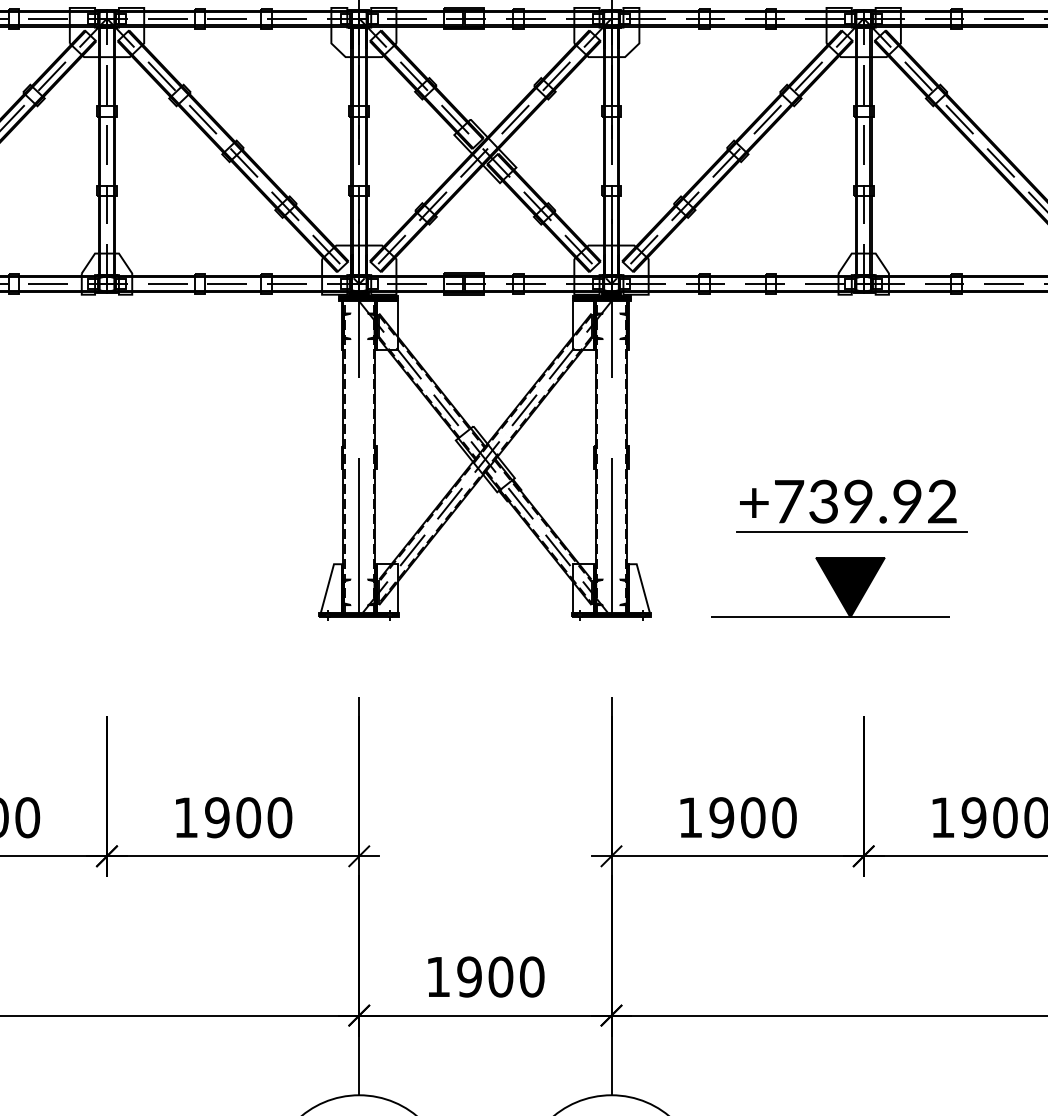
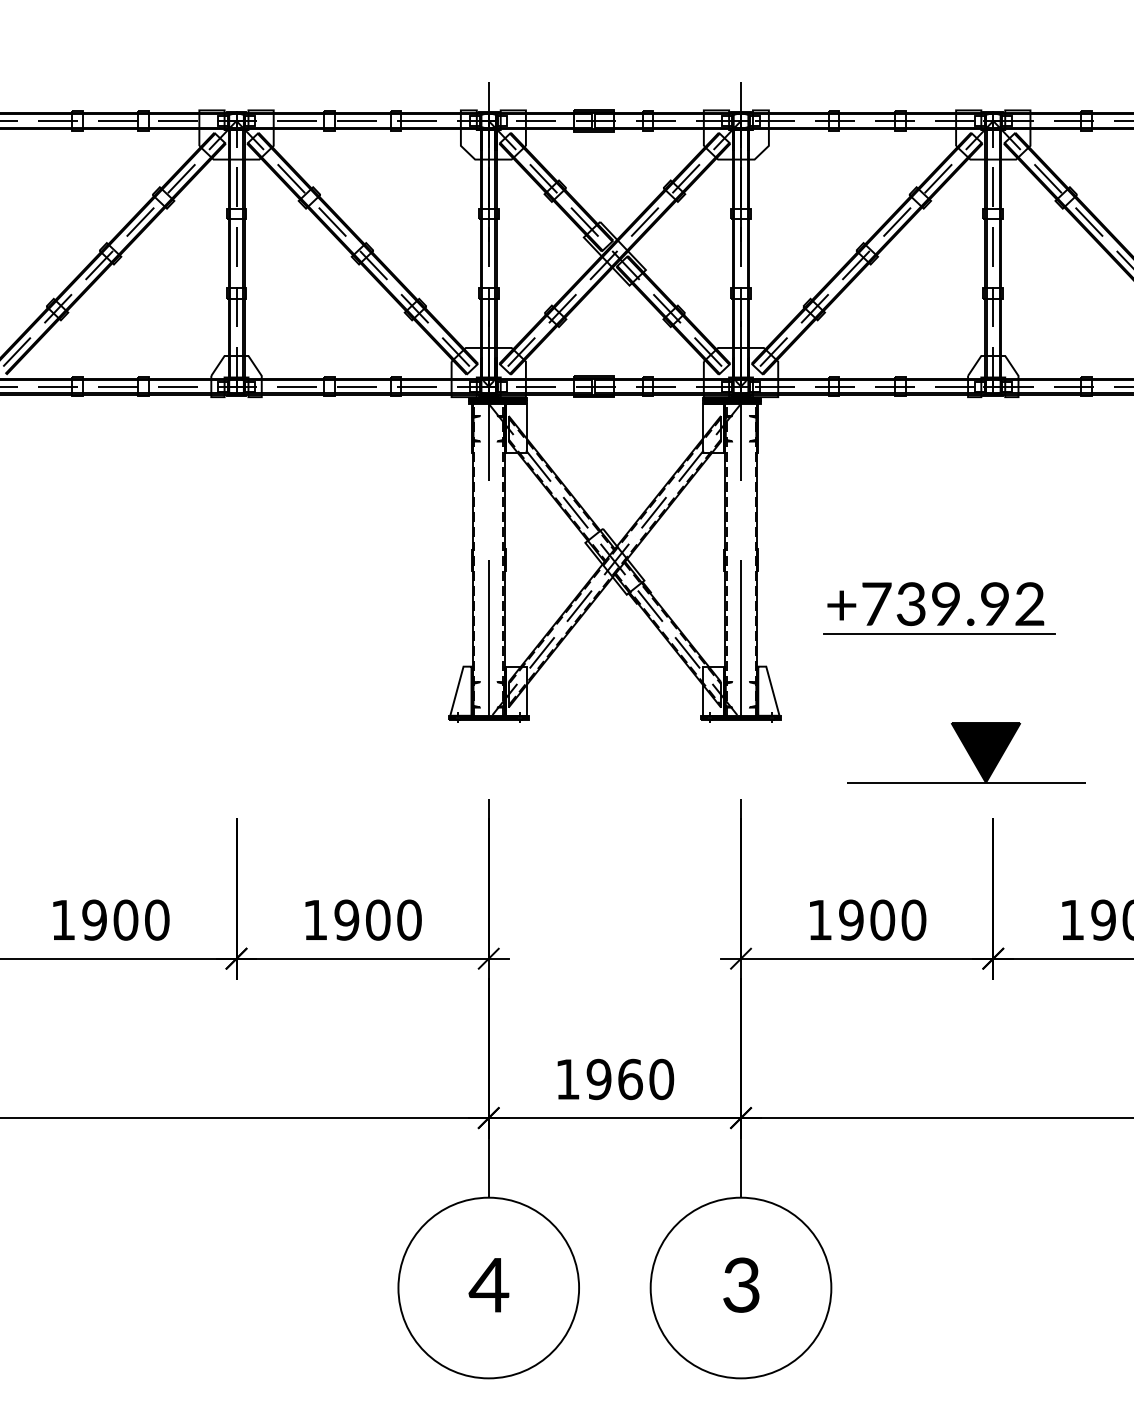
part: (851, 506) -> (939, 608), moved
part: (830, 587) -> (966, 752), moved
text: (500, 976) -> (630, 1078), 1900 -> 1960

